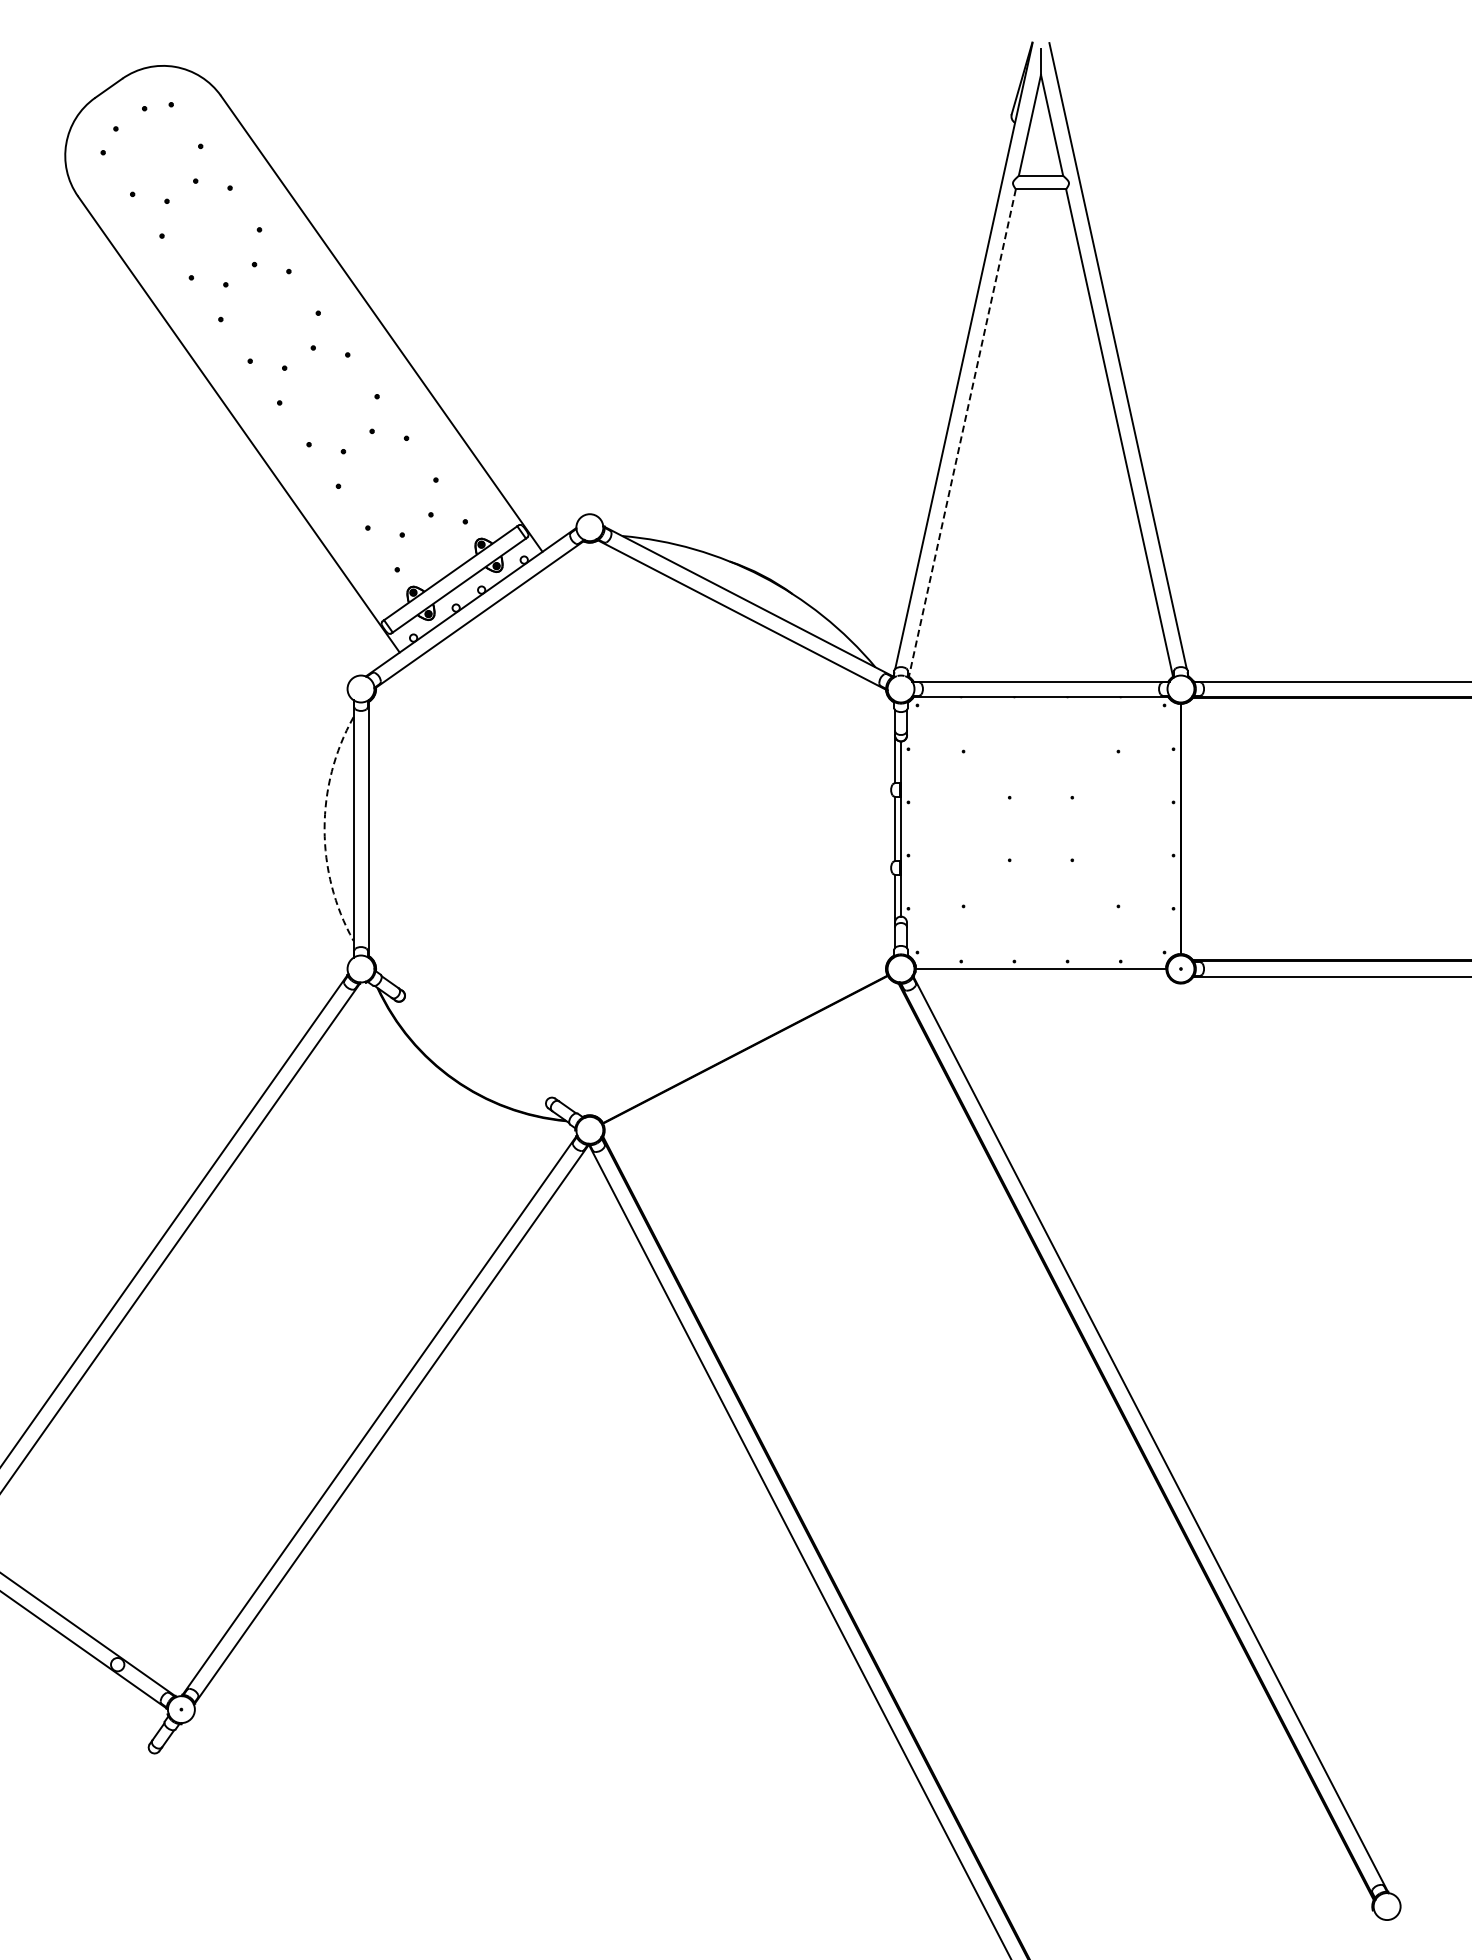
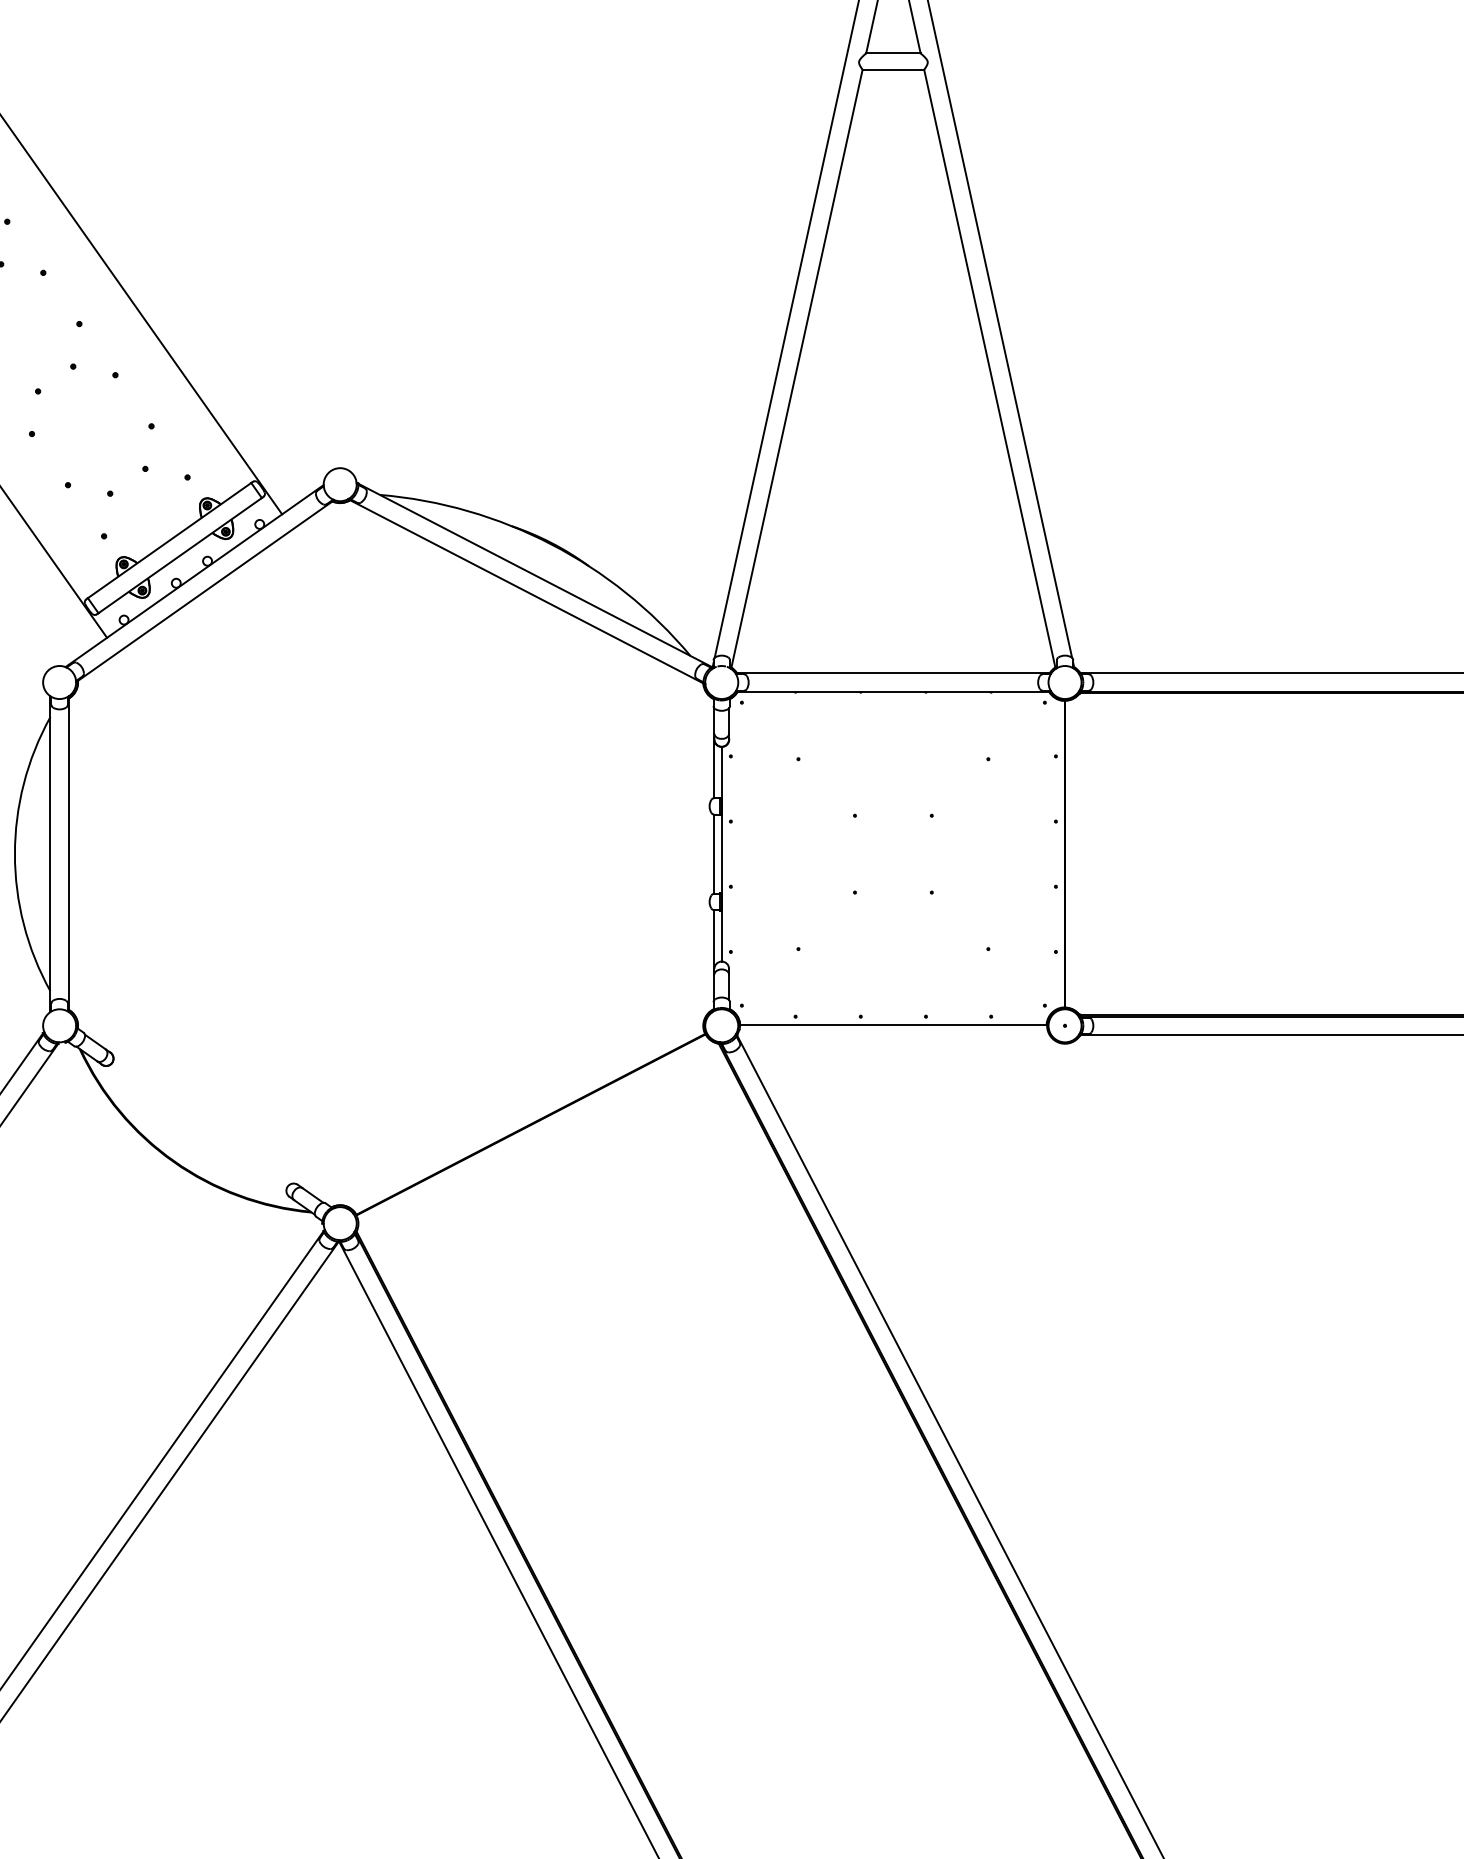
line: (962, 434) -> (797, 370), dashed -> solid
arc: (324, 829) -> (14, 854), dashed -> solid

